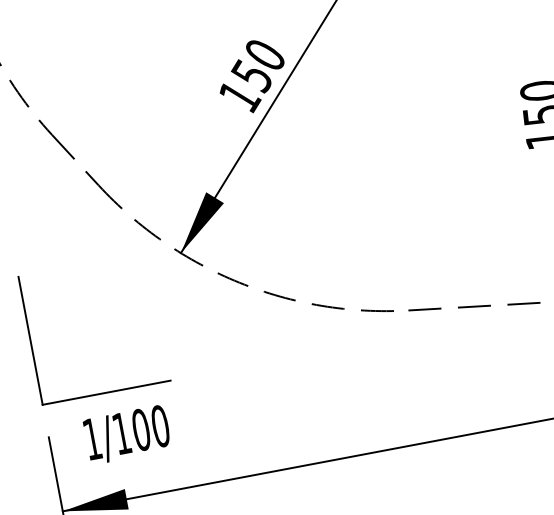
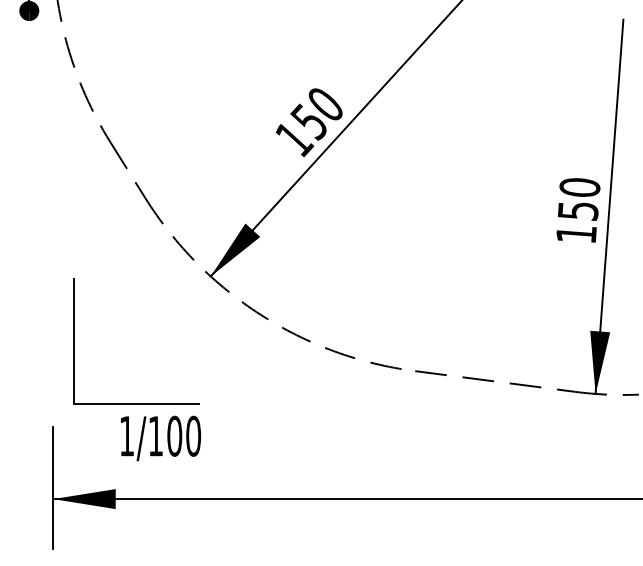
part: (30, 340) -> (74, 341), moved
text: (128, 434) -> (161, 438), moved

